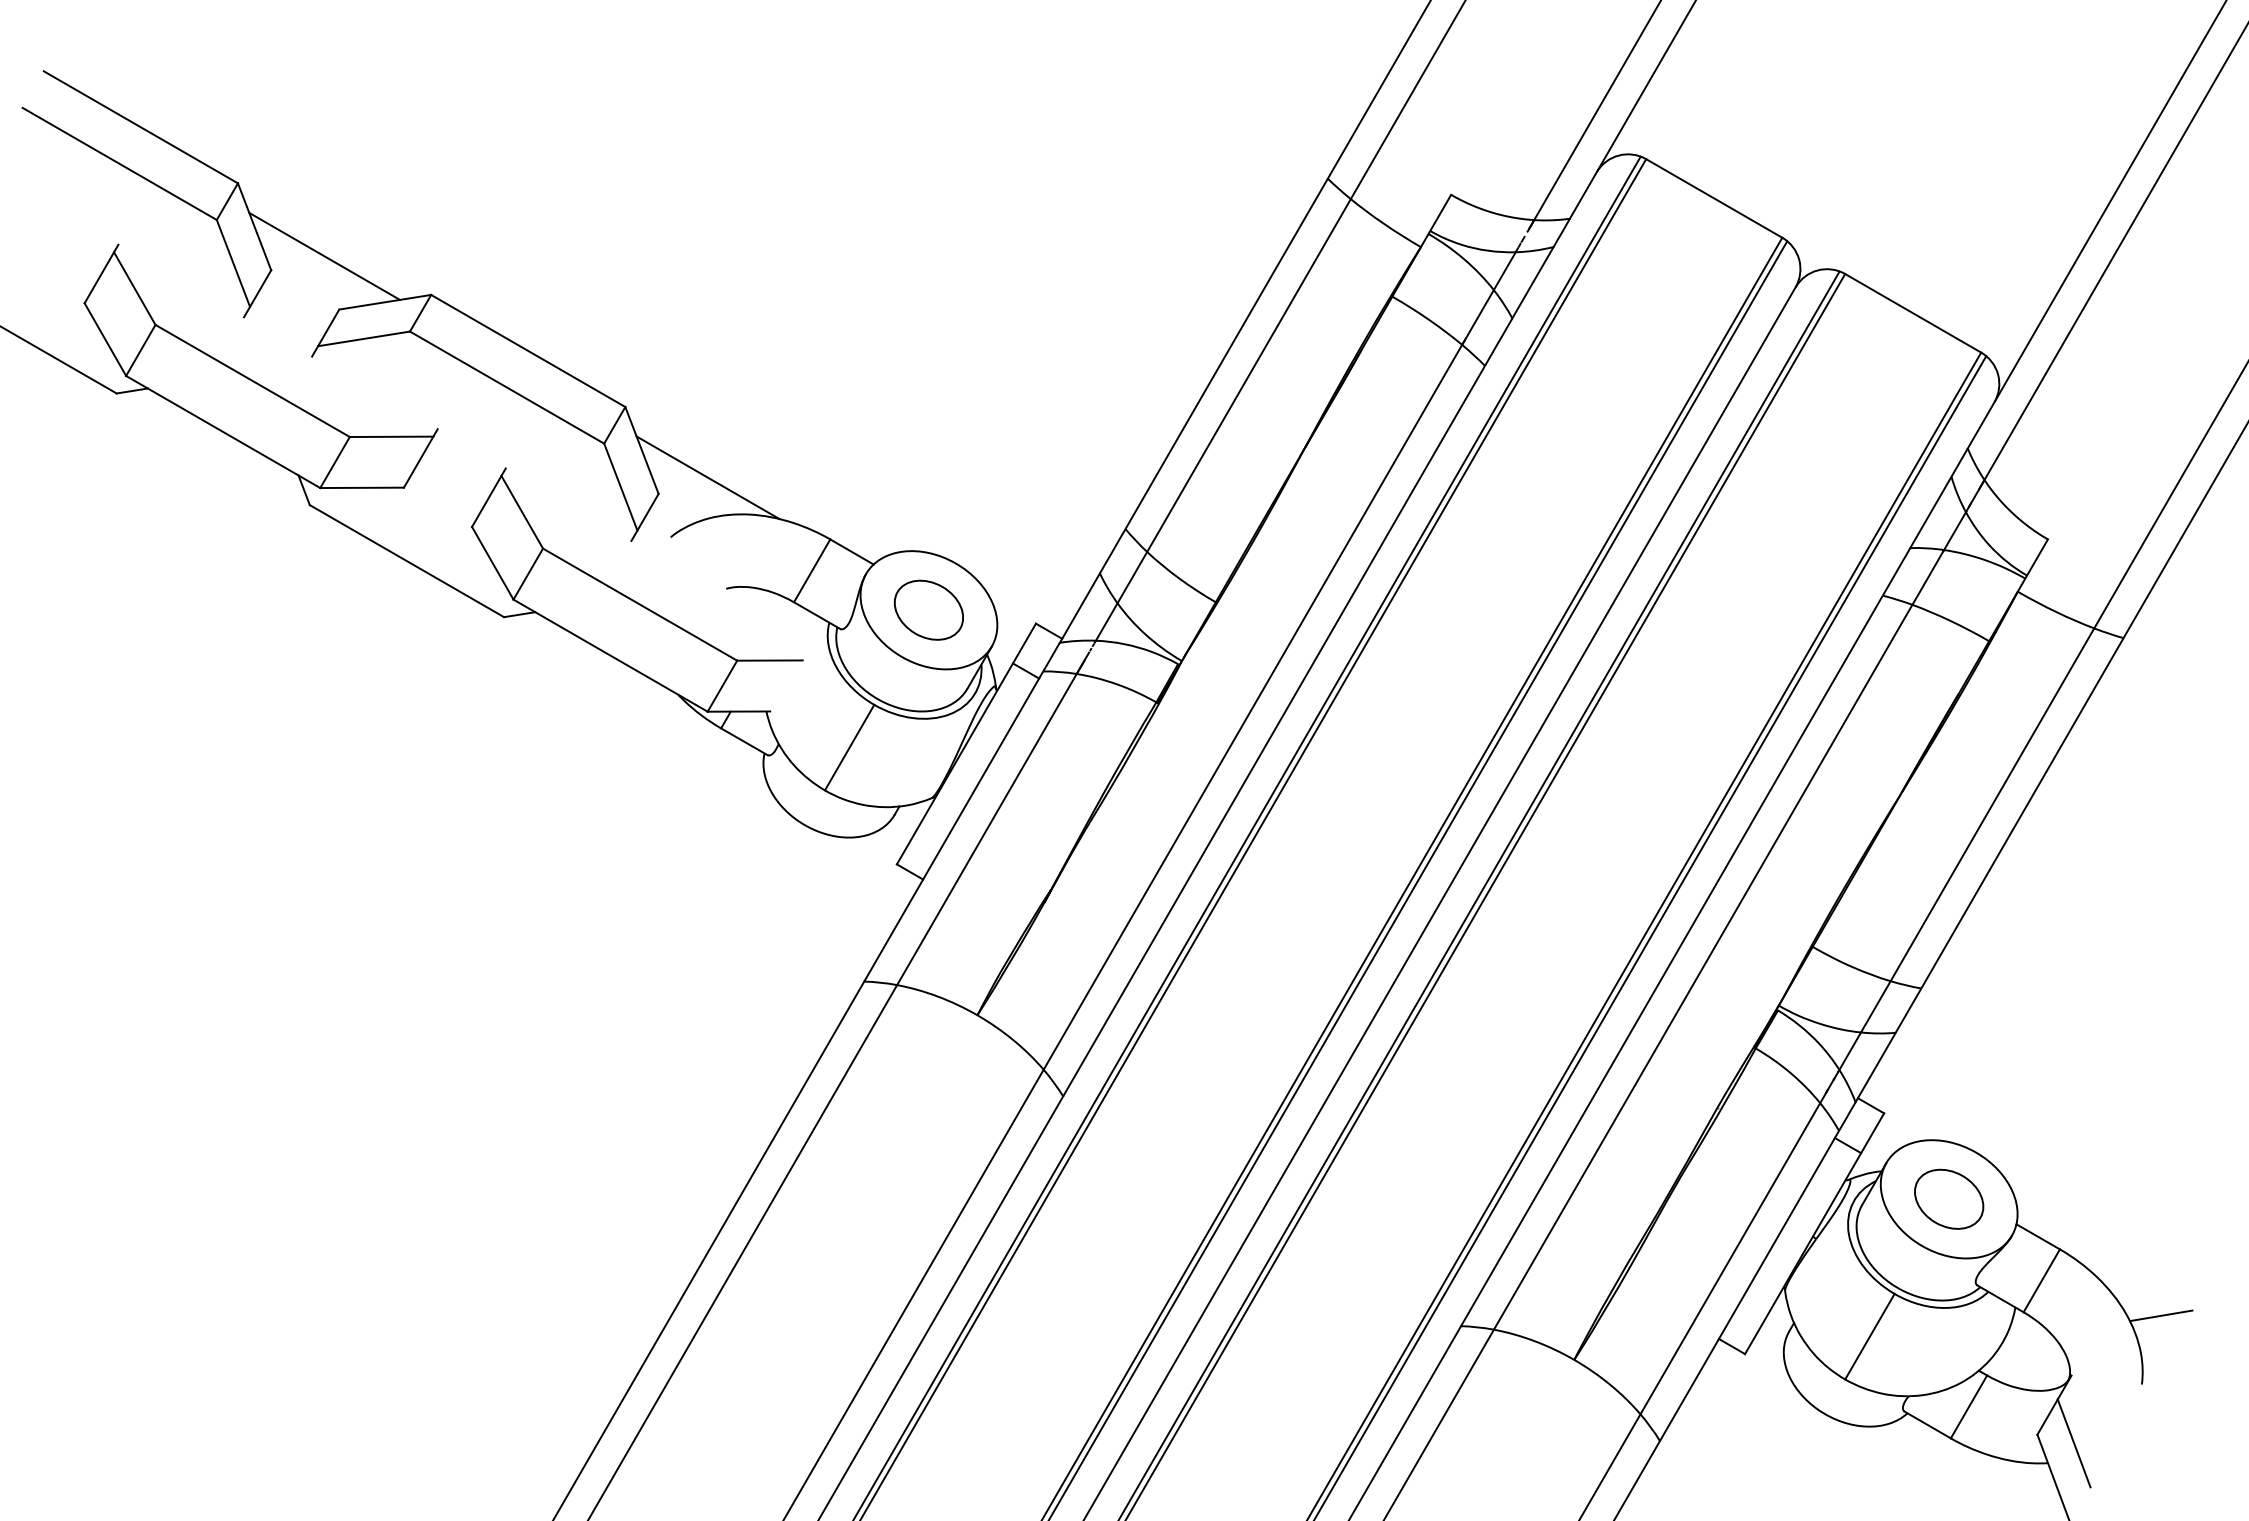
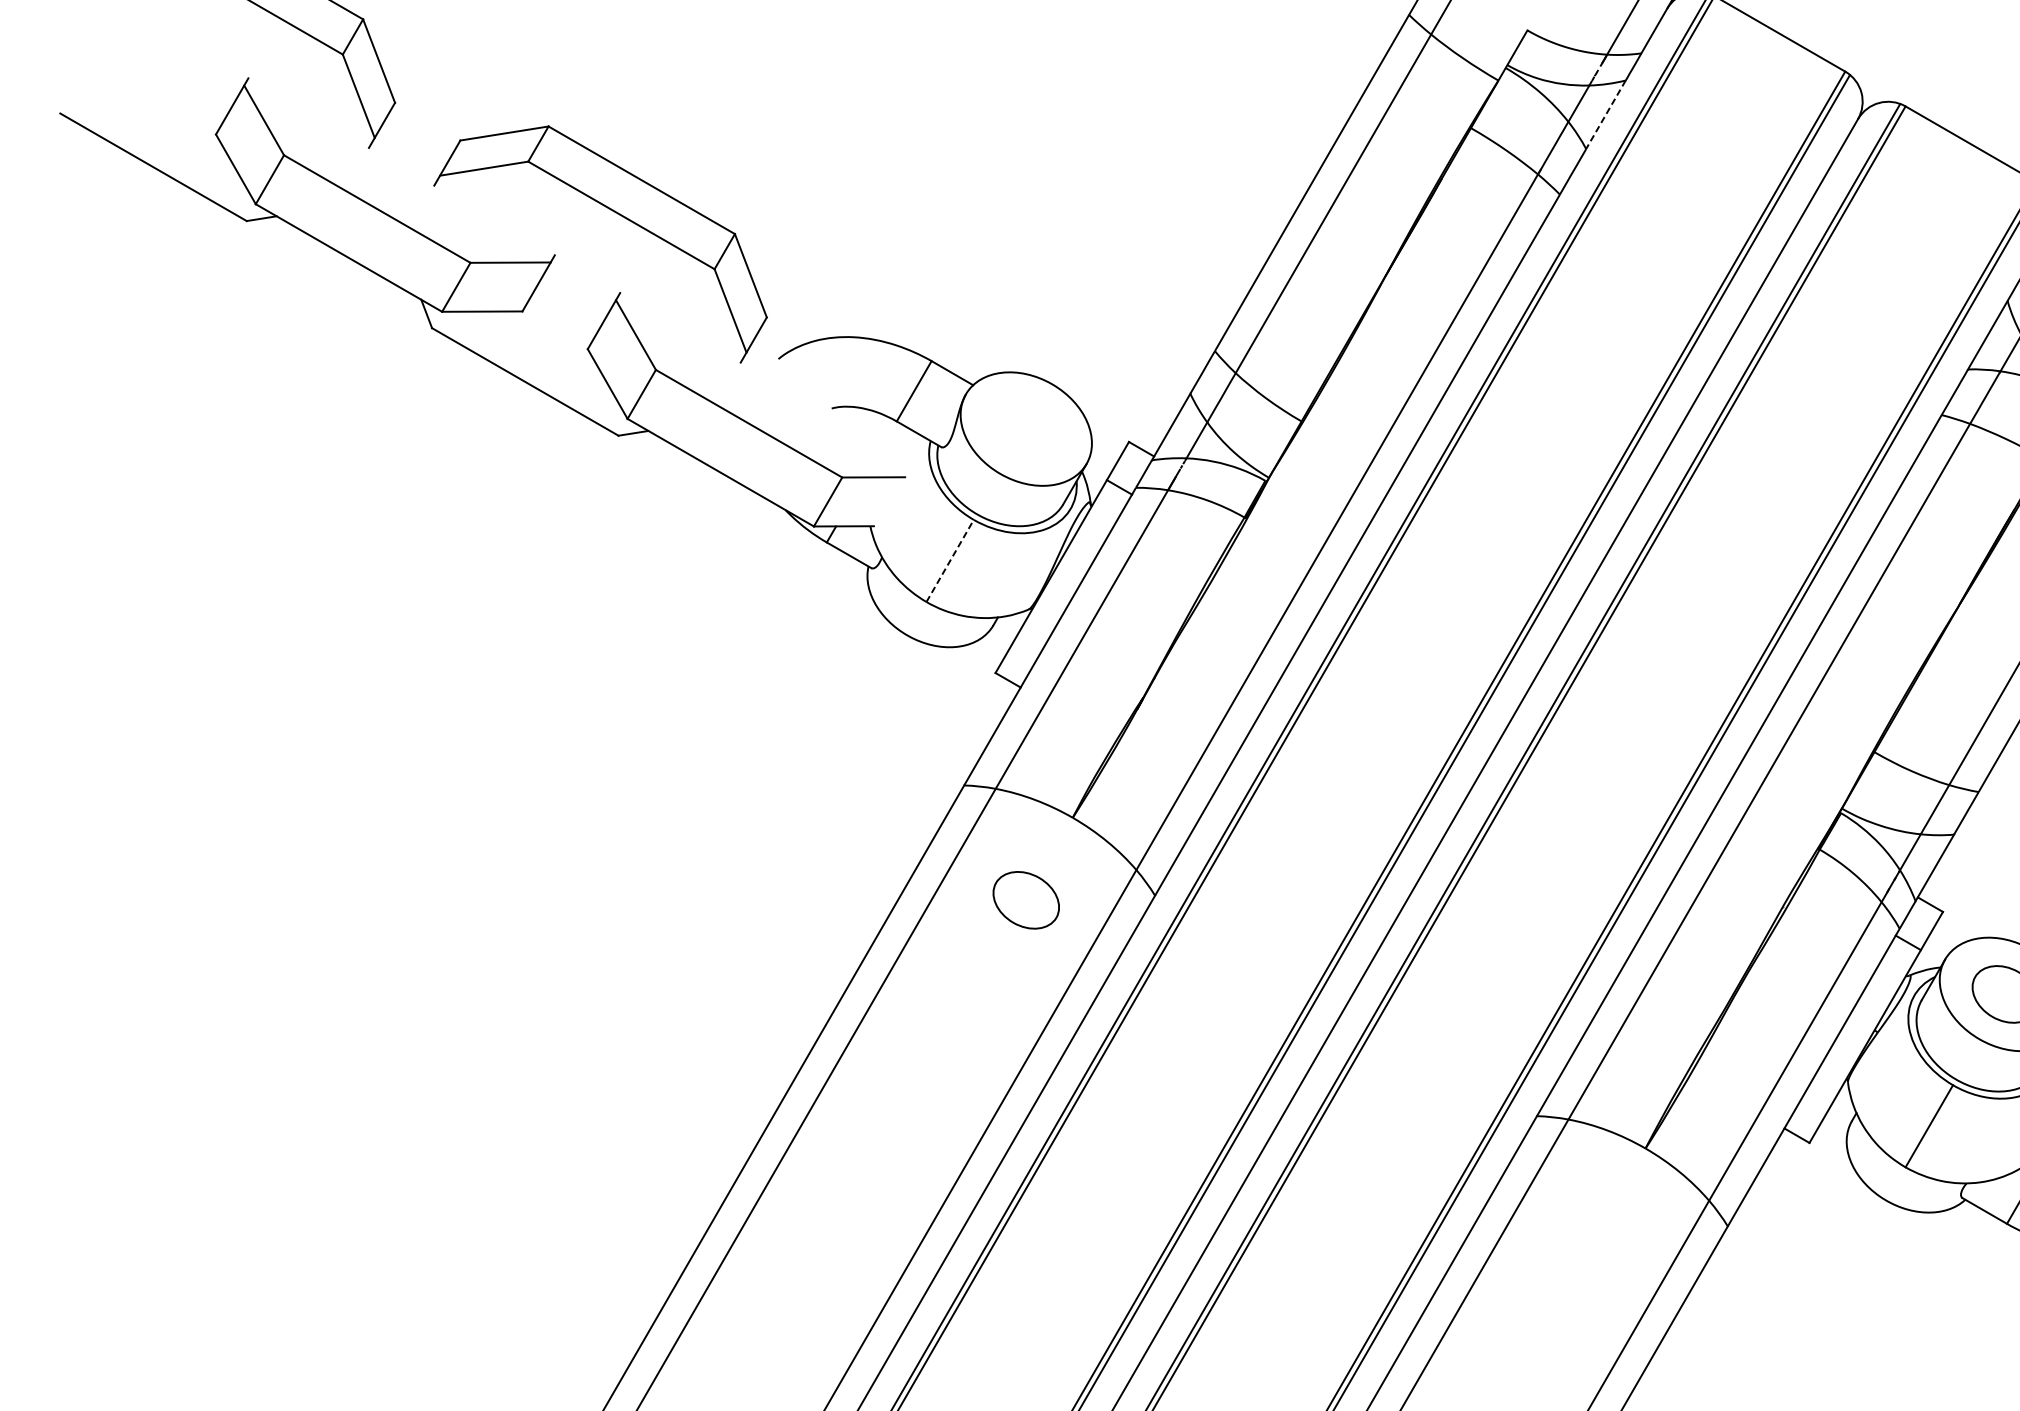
line: (324, 255) -> (446, 88), removed
line: (1532, 283) -> (1605, 115), solid -> dashed
line: (707, 477) -> (813, 301), removed
part: (928, 609) -> (1025, 899), moved
line: (849, 747) -> (950, 560), solid -> dashed

